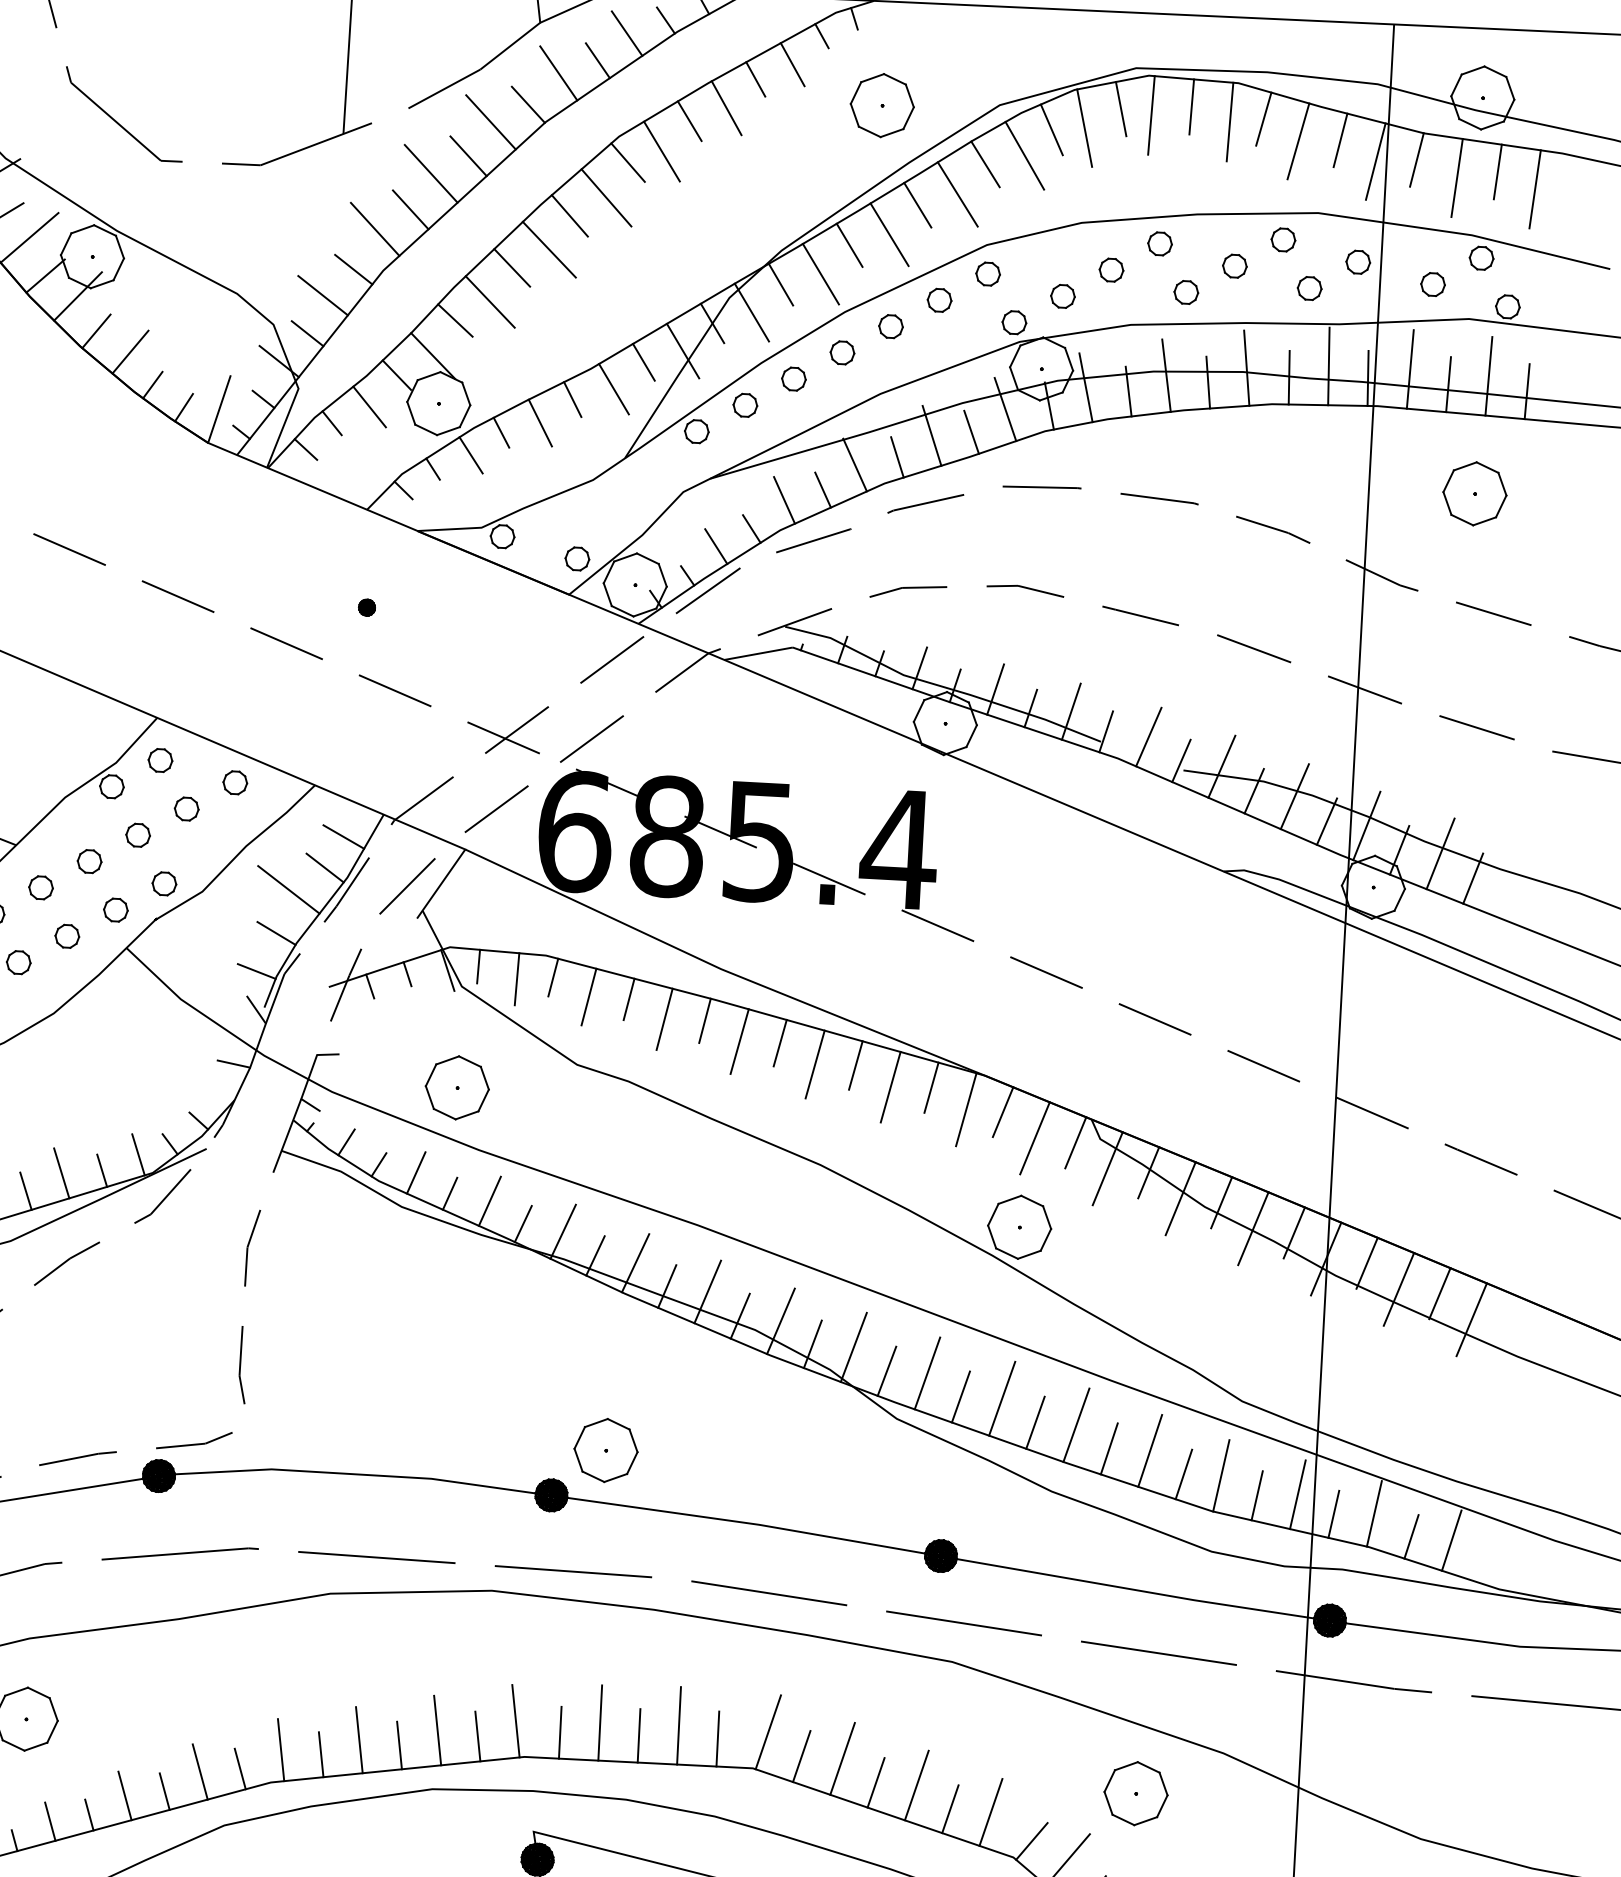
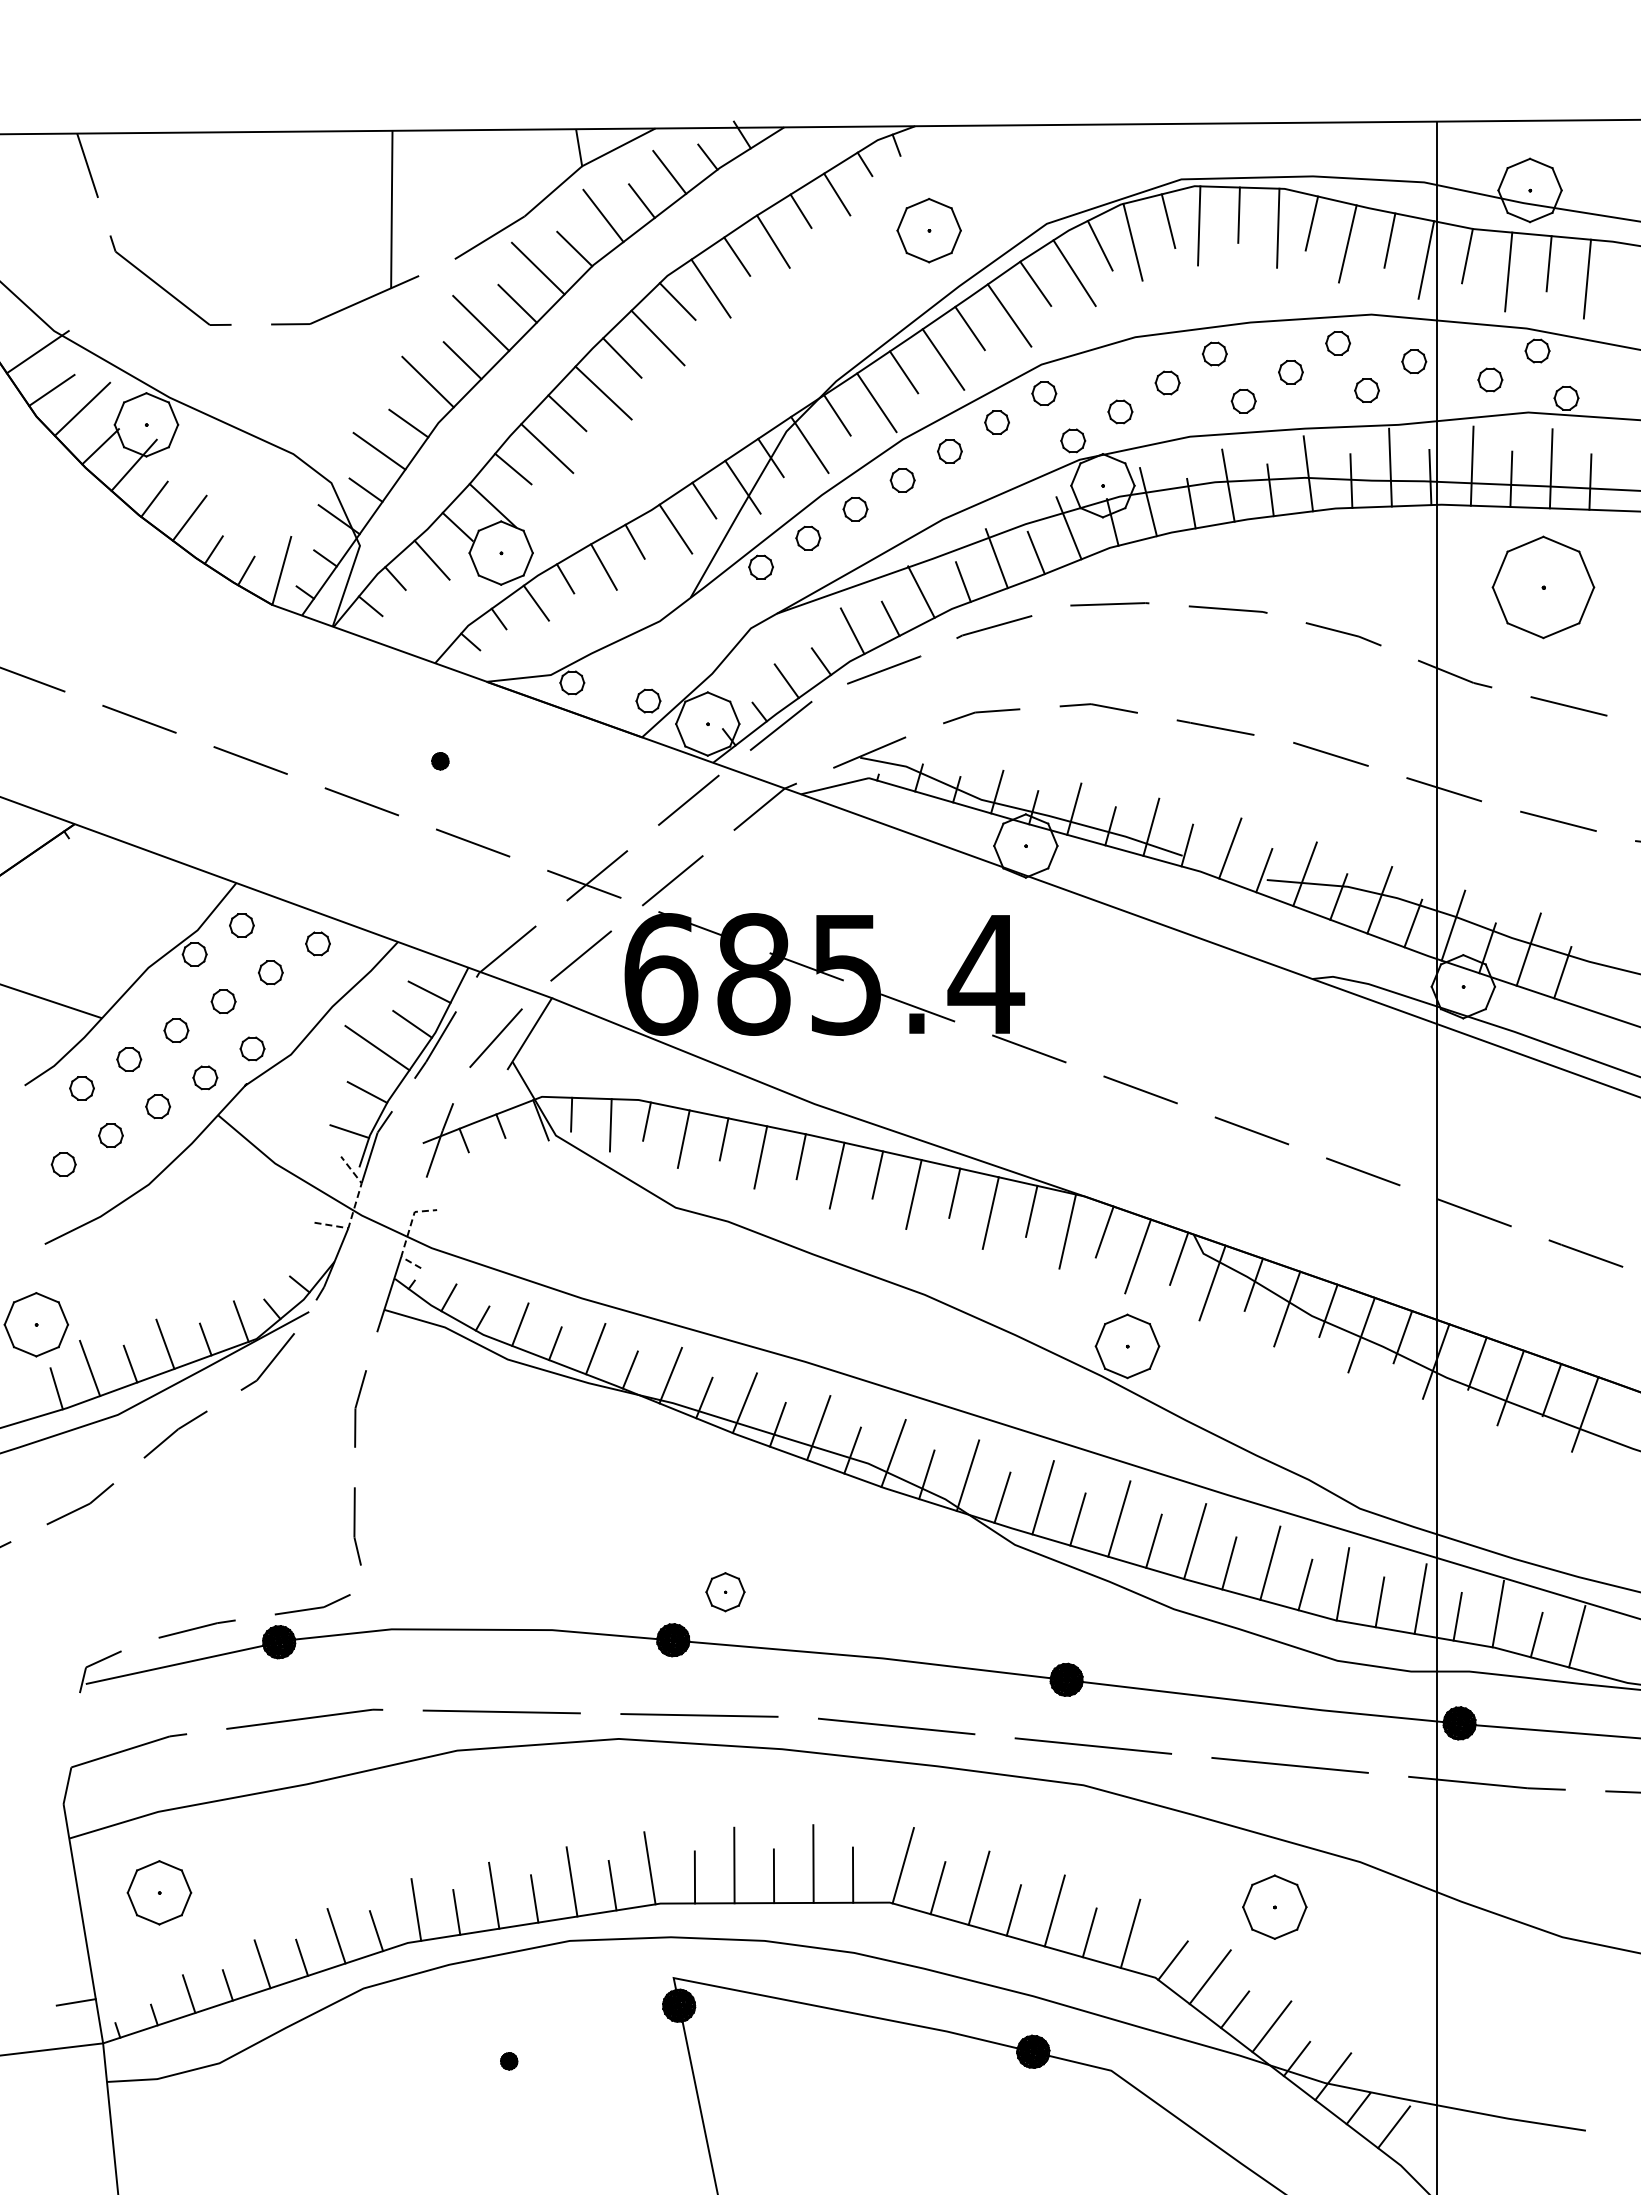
part: (1474, 493) -> (1543, 586), size x1.6
line: (257, 1046) -> (354, 1206), solid -> dashed
line: (309, 1076) -> (408, 1233), solid -> dashed
part: (456, 1087) -> (556, 1236), removed
part: (606, 1449) -> (725, 1591), size x0.6

